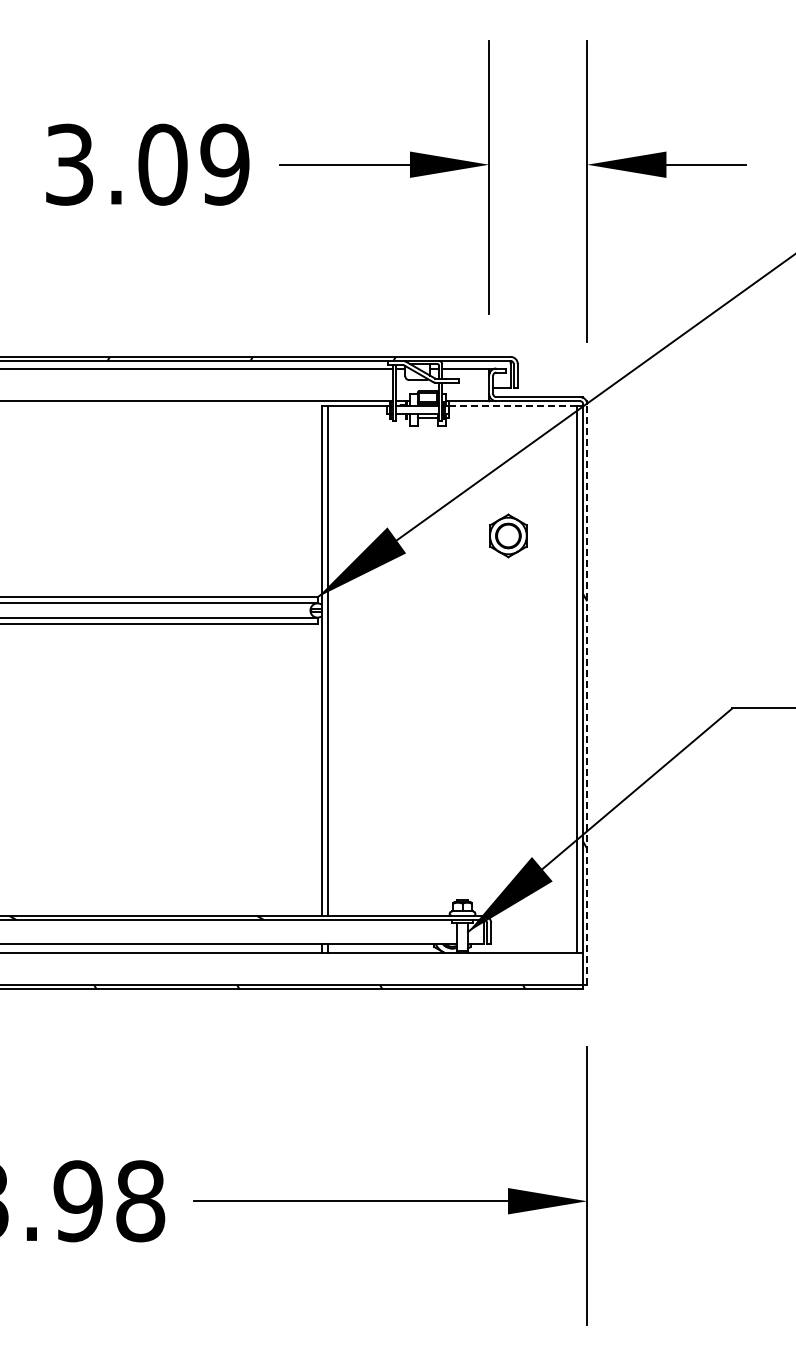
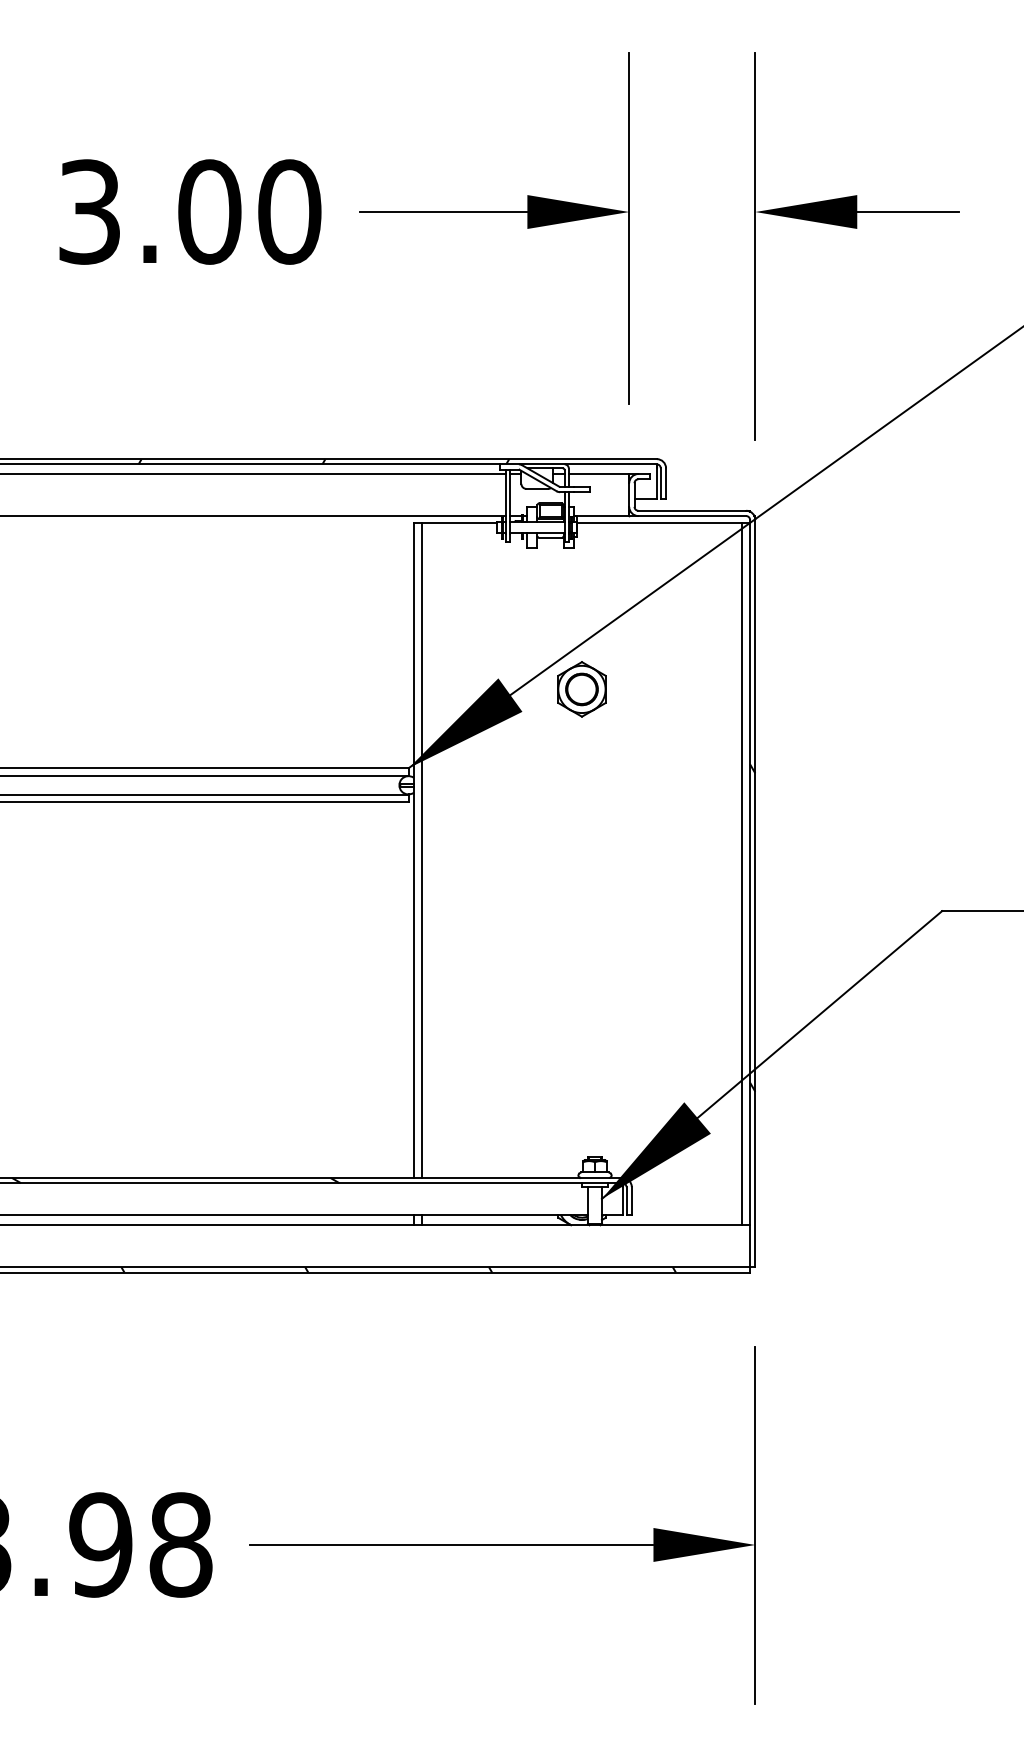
text: (224, 164) -> (288, 211), 3.09 -> 3.00
line: (512, 406) -> (659, 522), dashed -> solid
part: (508, 535) -> (582, 688), moved
line: (587, 694) -> (755, 893), dashed -> solid

